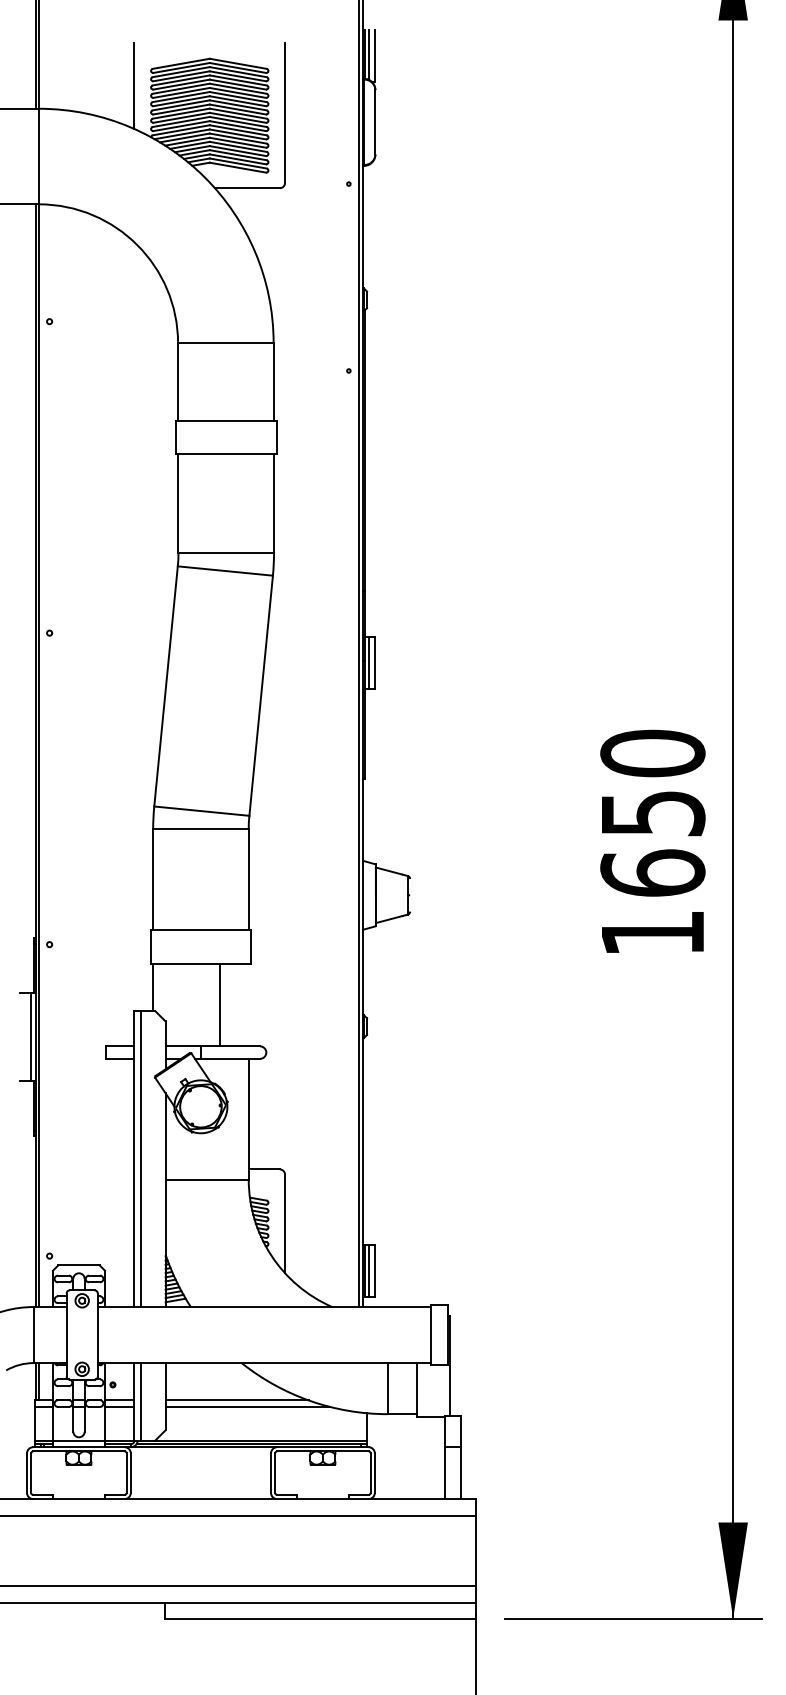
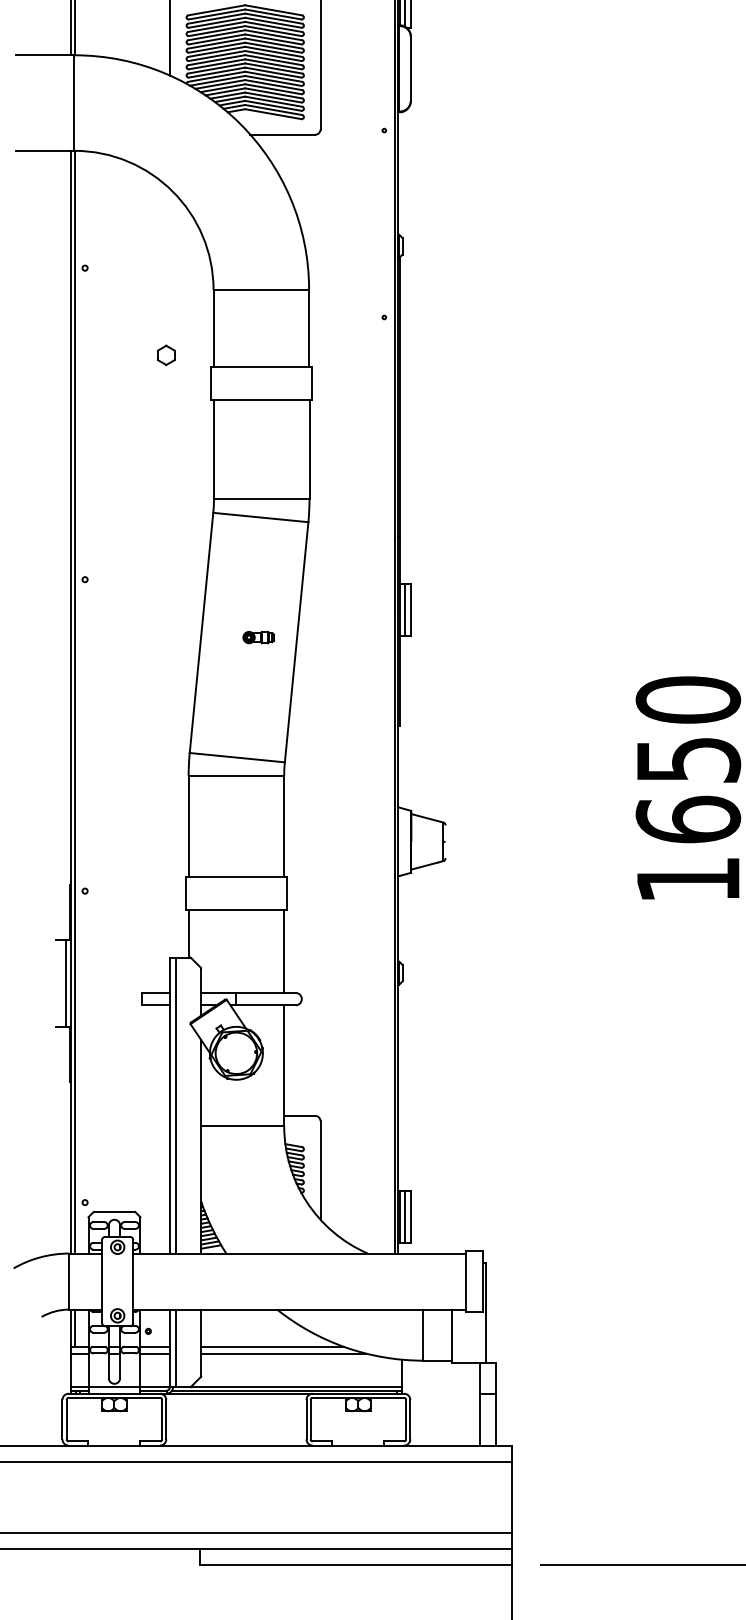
part: (130, 408) -> (165, 355), added
part: (223, 690) -> (258, 637), added
line: (219, 1004) -> (283, 951), moved

